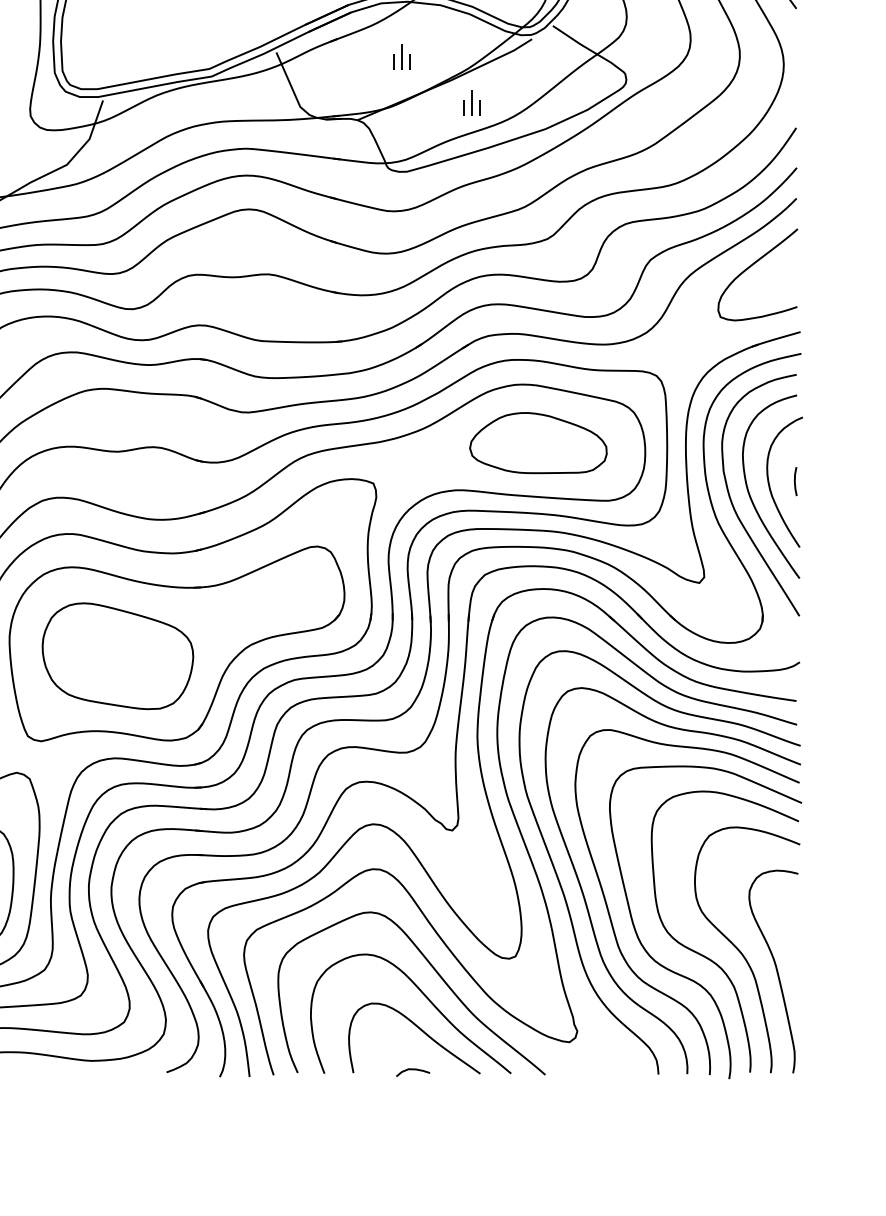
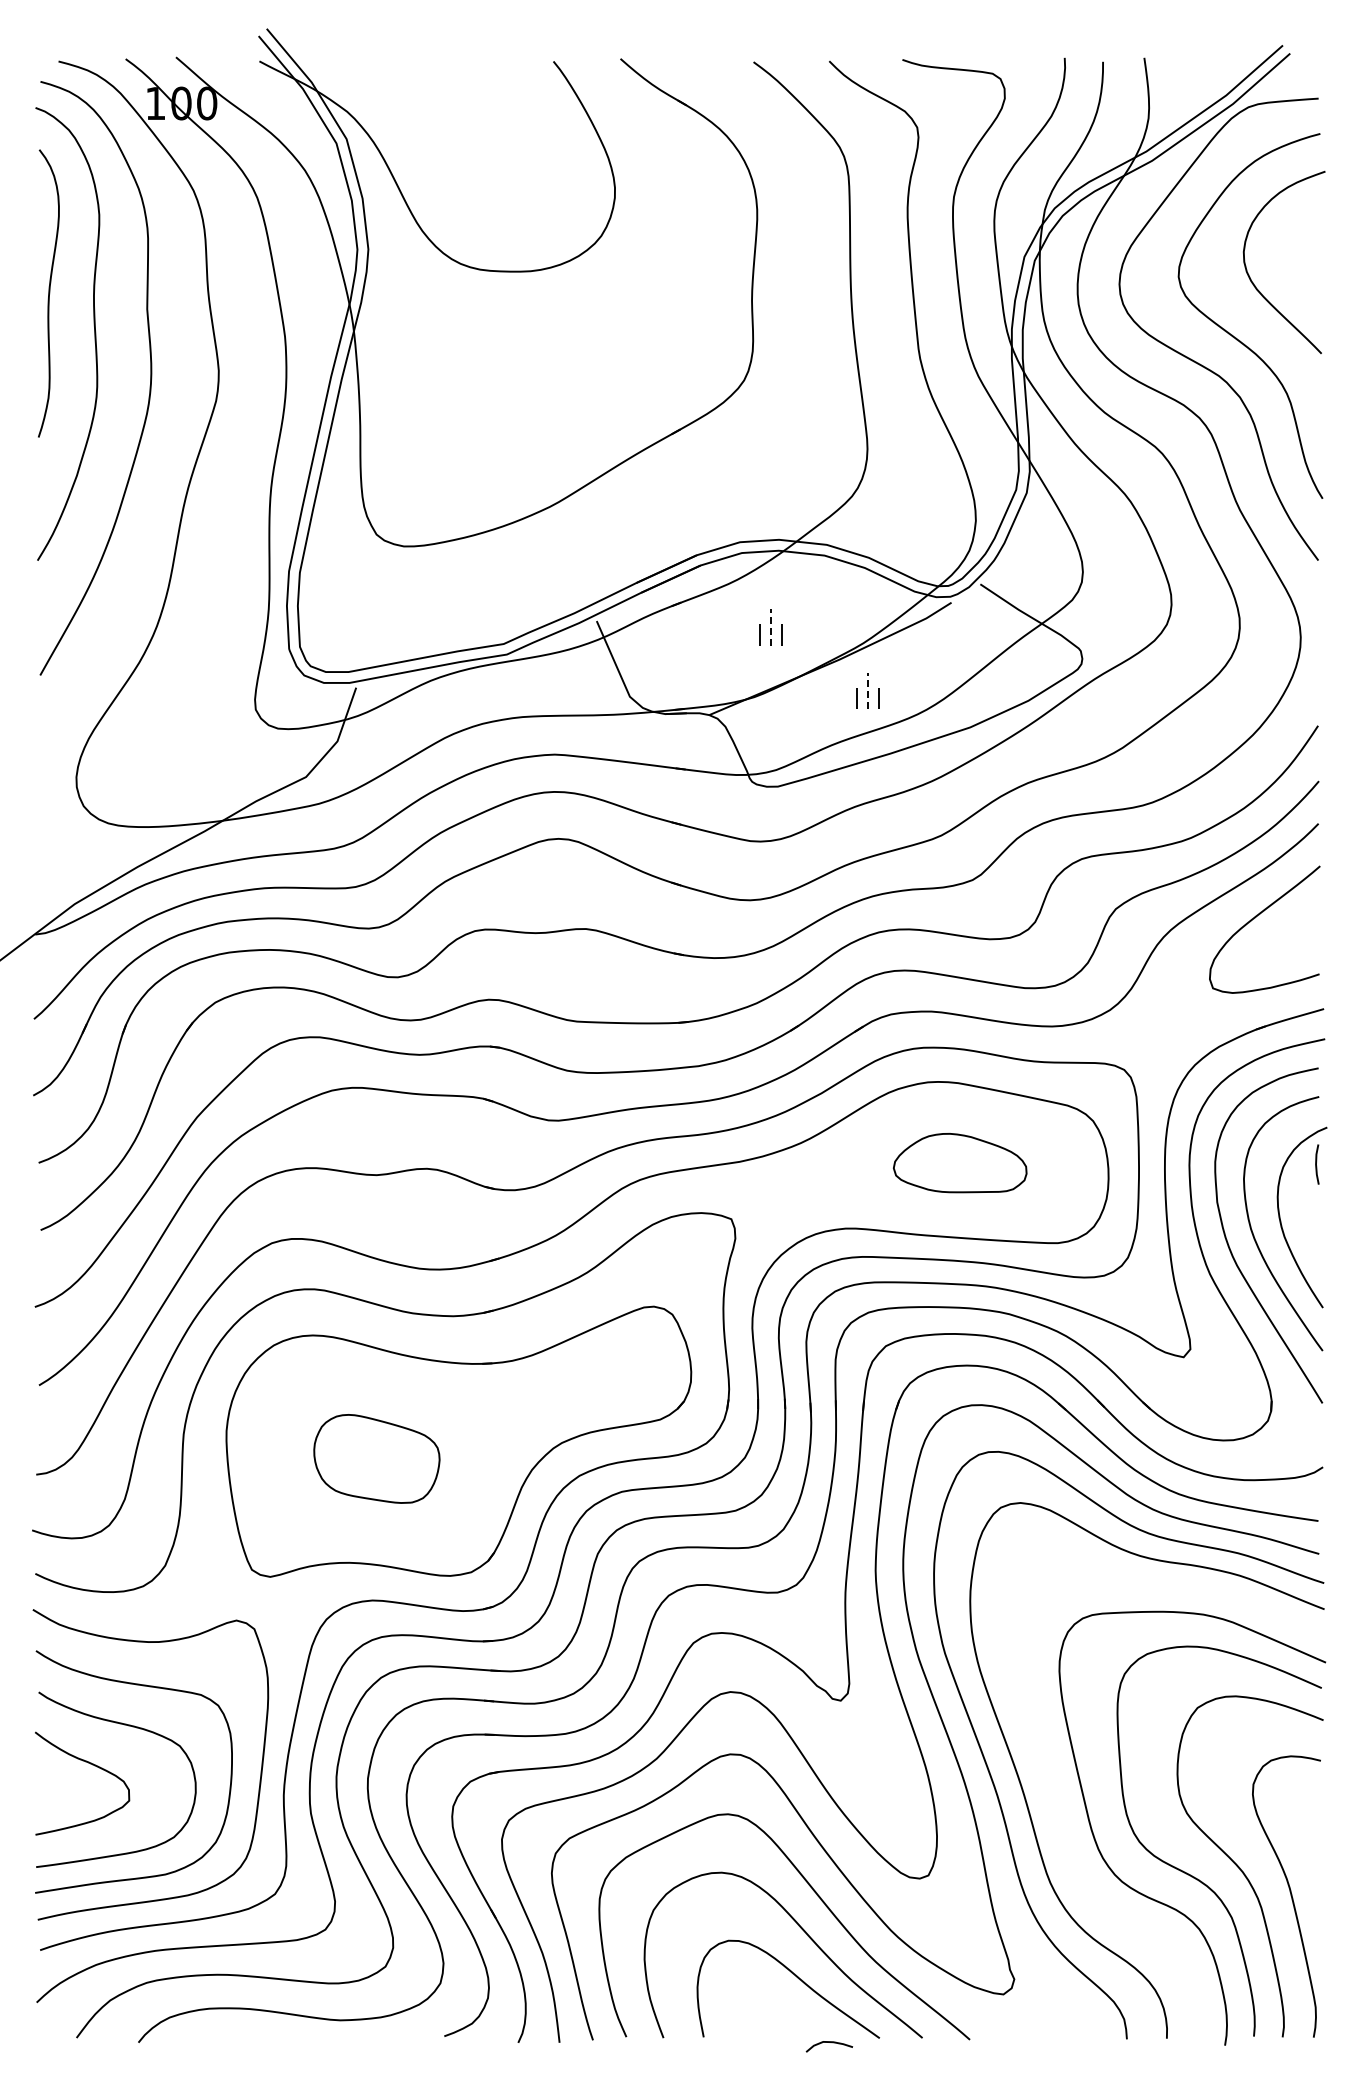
line: (401, 56) -> (770, 626), solid -> dashed
line: (471, 102) -> (867, 690), solid -> dashed
part: (537, 442) -> (959, 1162), size x0.7
line: (795, 481) -> (1316, 1164), moved
part: (117, 655) -> (376, 1458), size x0.6
curve: (612, 924) -> (1063, 1830), removed
curve: (414, 1070) -> (831, 2043), moved

